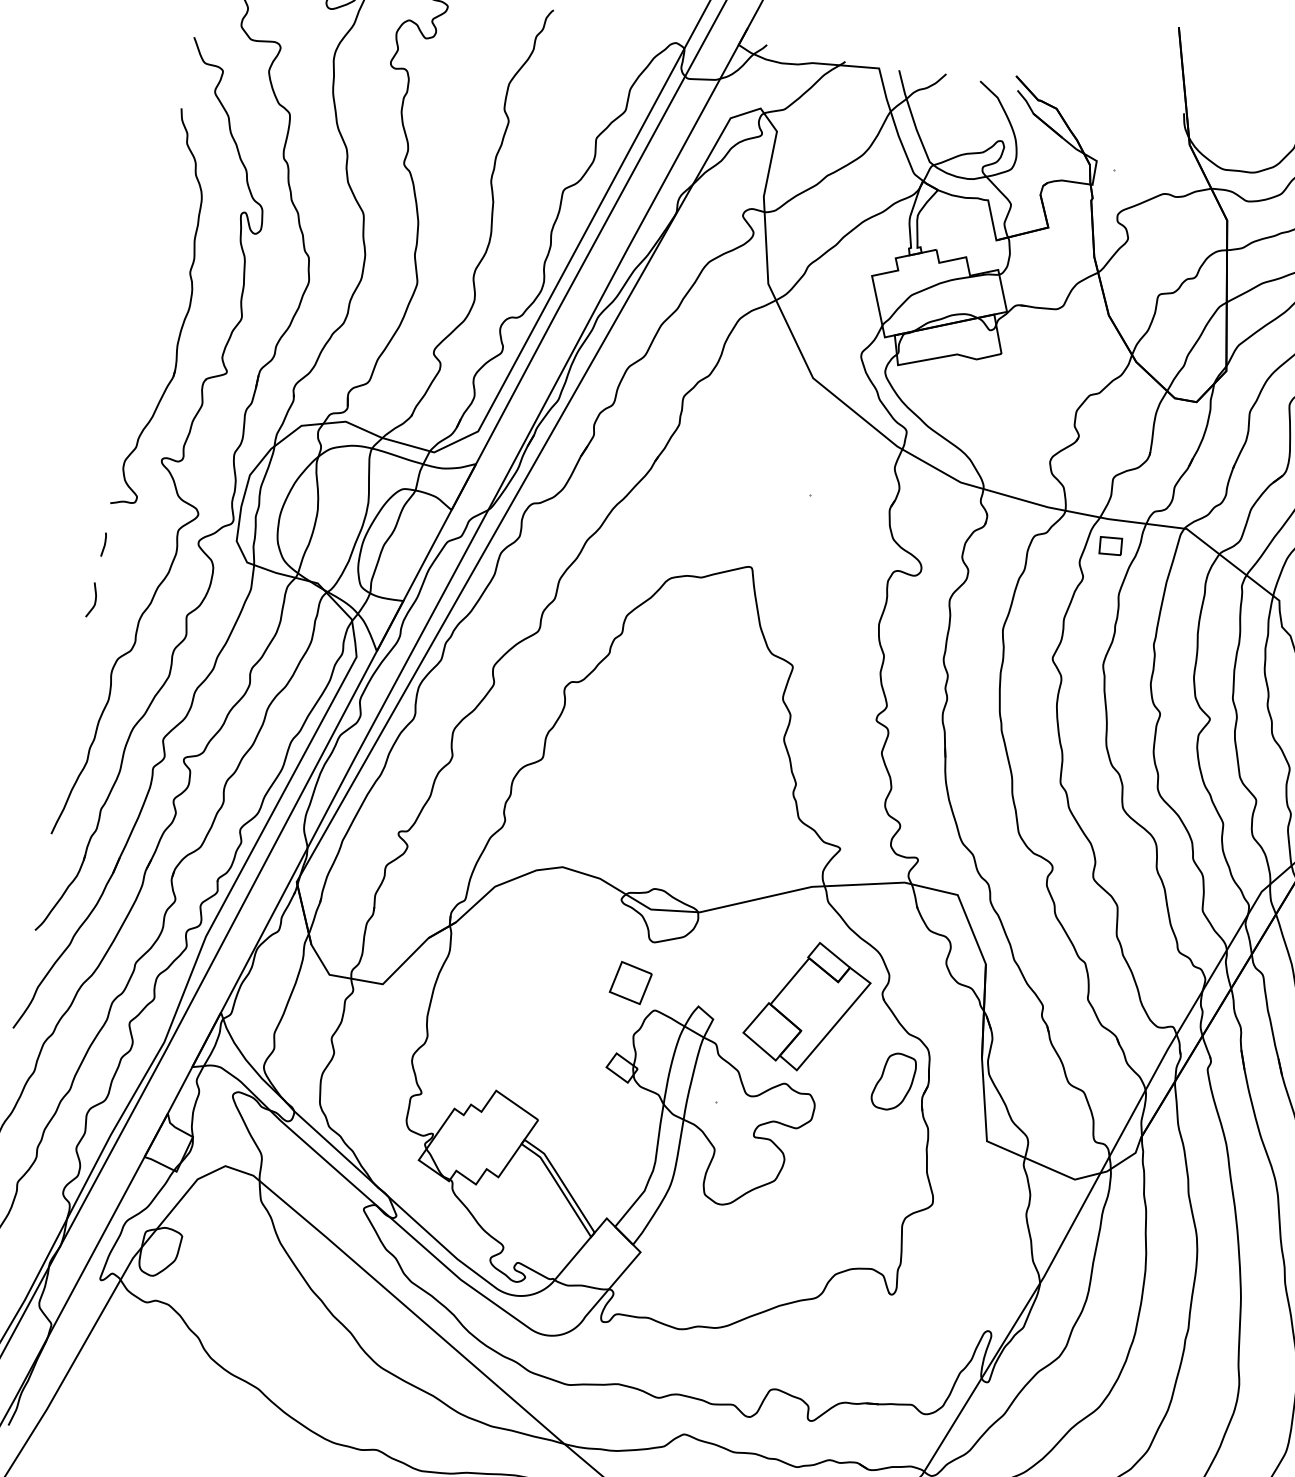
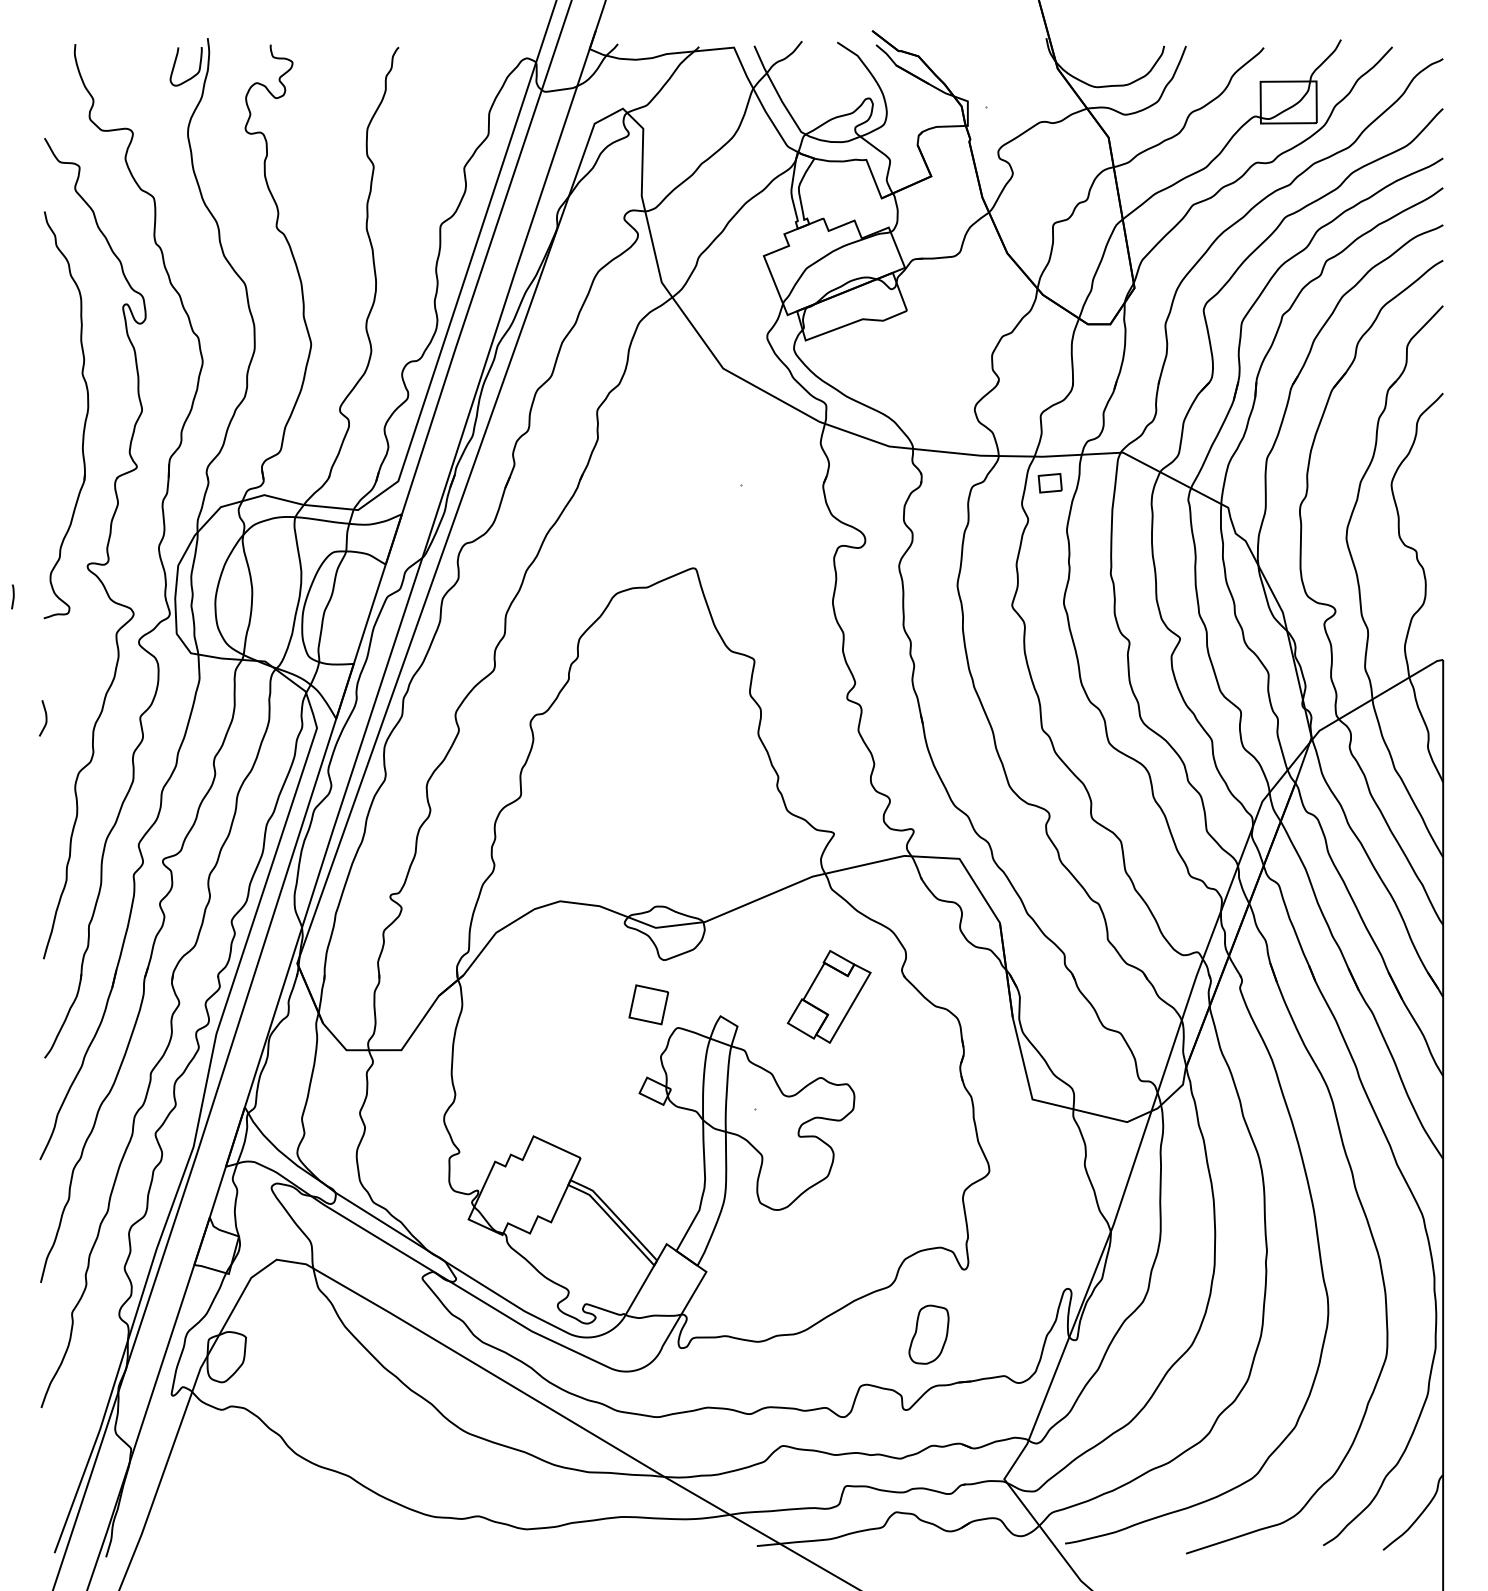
line: (103, 544) -> (12, 596), moved
part: (807, 1006) -> (829, 996), size x0.7
part: (893, 1081) -> (928, 1334), moved

